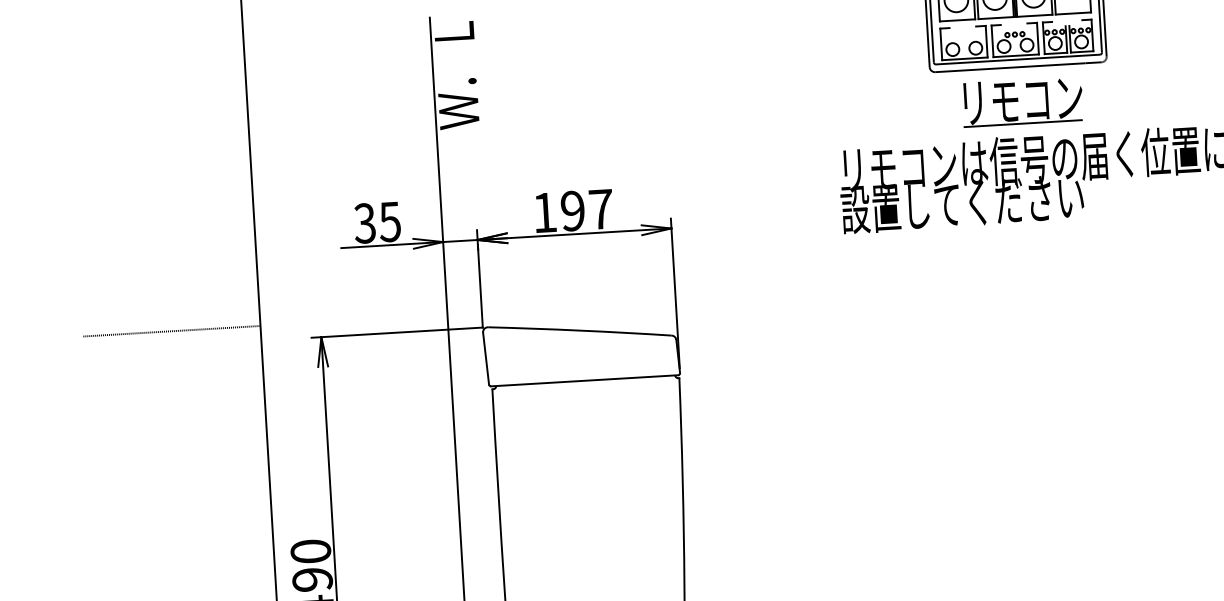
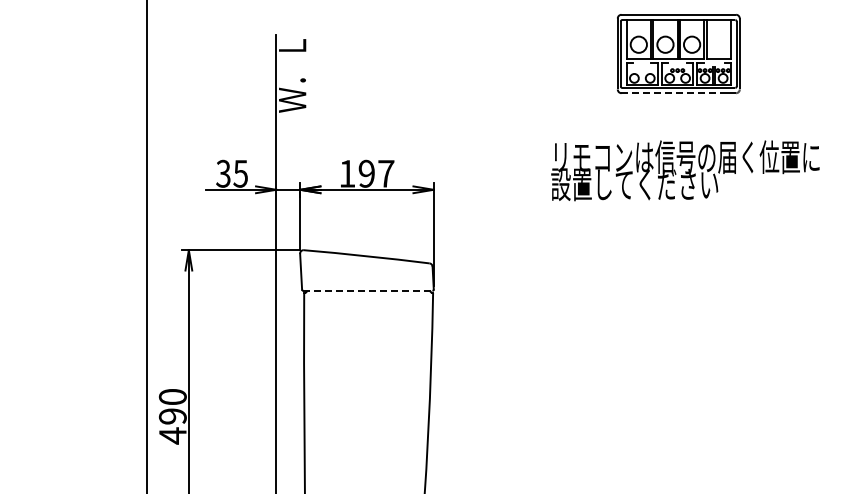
line: (1010, 68) -> (673, 93), solid -> dashed
part: (1021, 100) -> (679, 116), removed
line: (172, 331) -> (86, 240), removed
line: (585, 380) -> (368, 290), solid -> dashed

